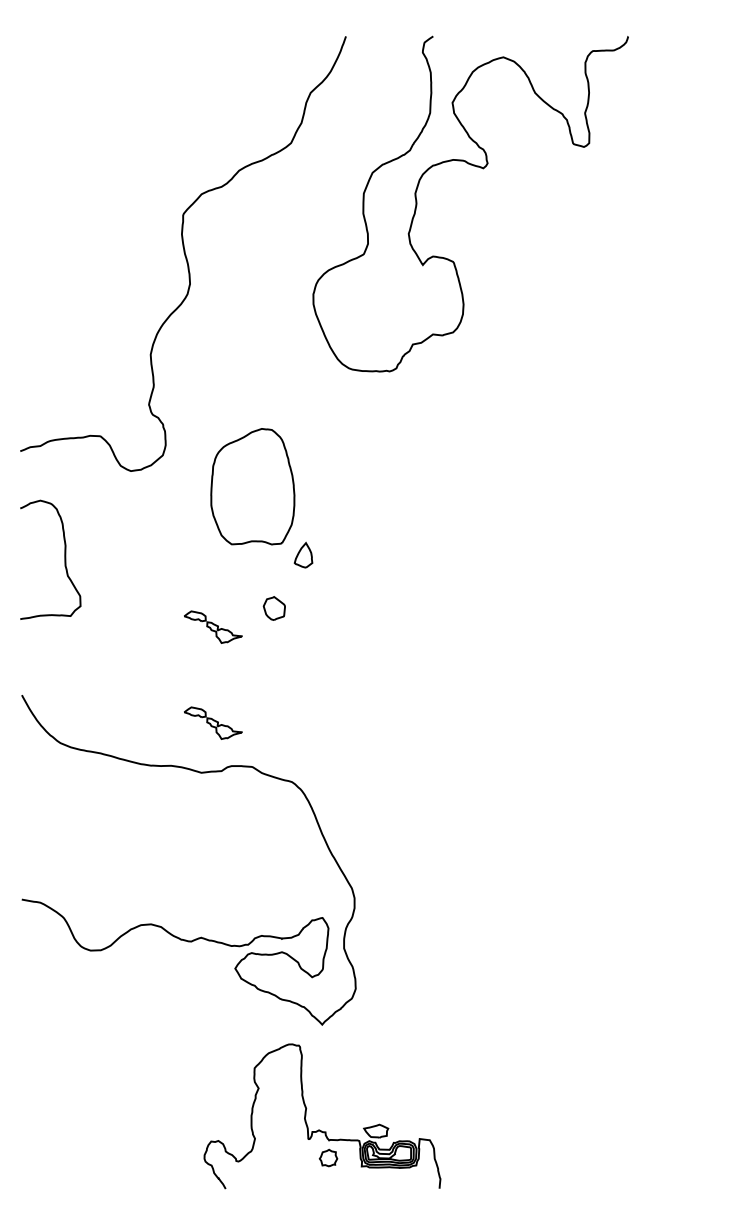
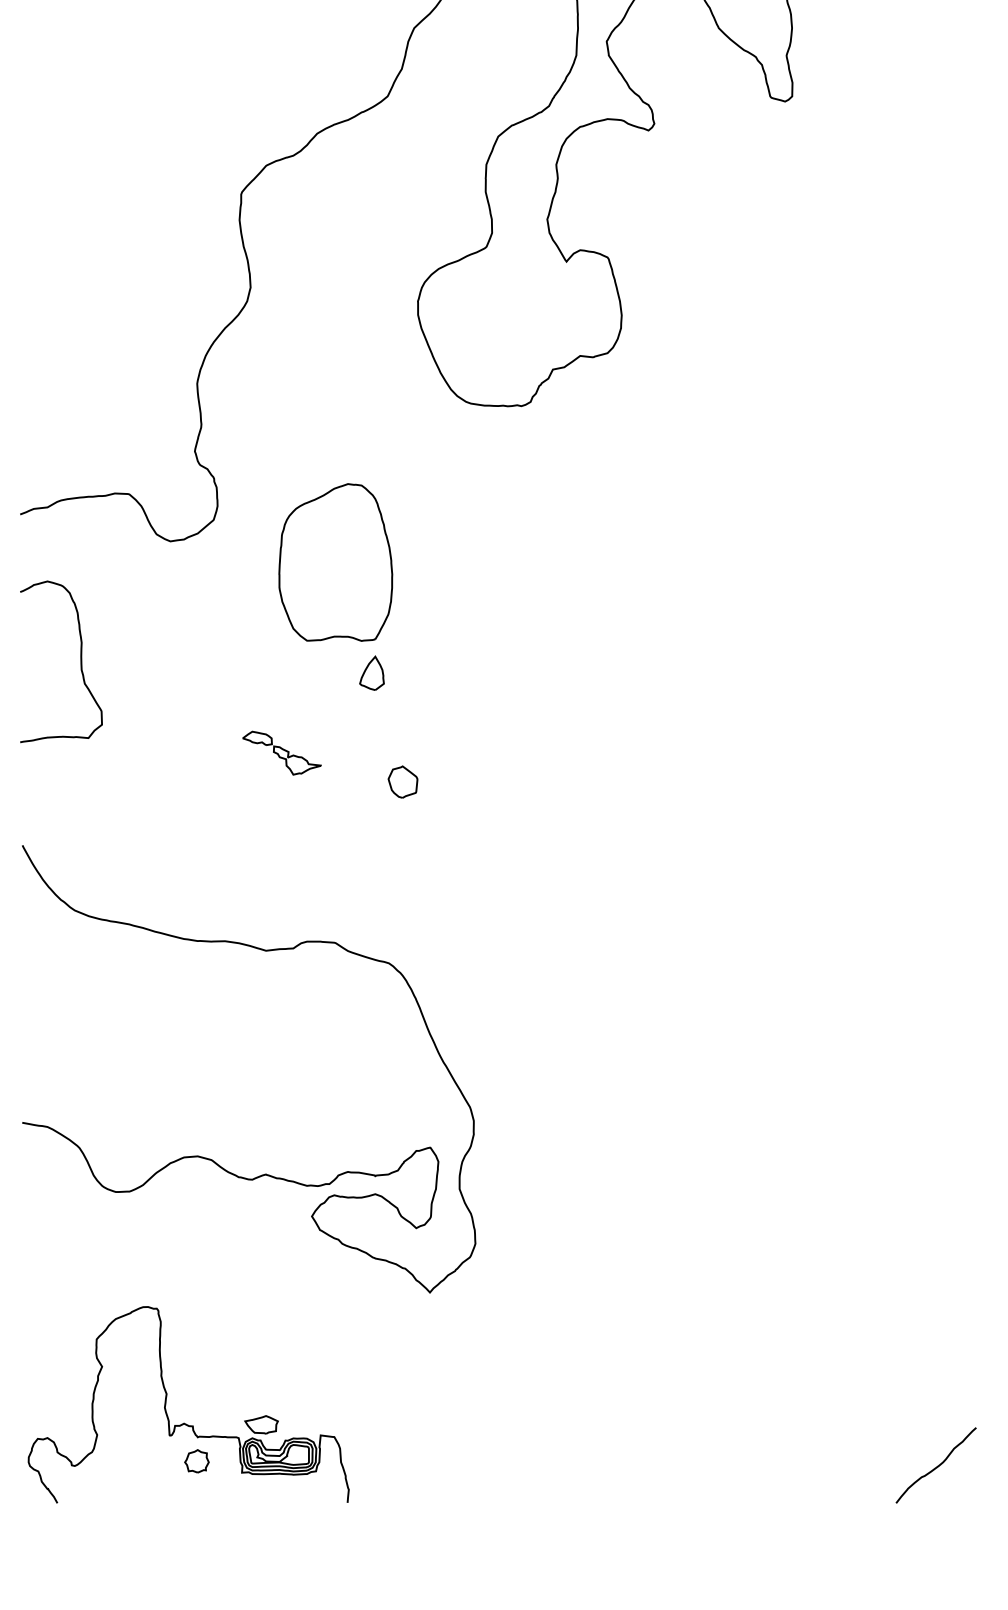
part: (303, 554) -> (371, 672), moved
part: (273, 608) -> (401, 782), moved
part: (213, 722) -> (282, 882), removed
part: (319, 1129) -> (184, 1422), moved
curve: (696, 1151) -> (937, 1464), added

